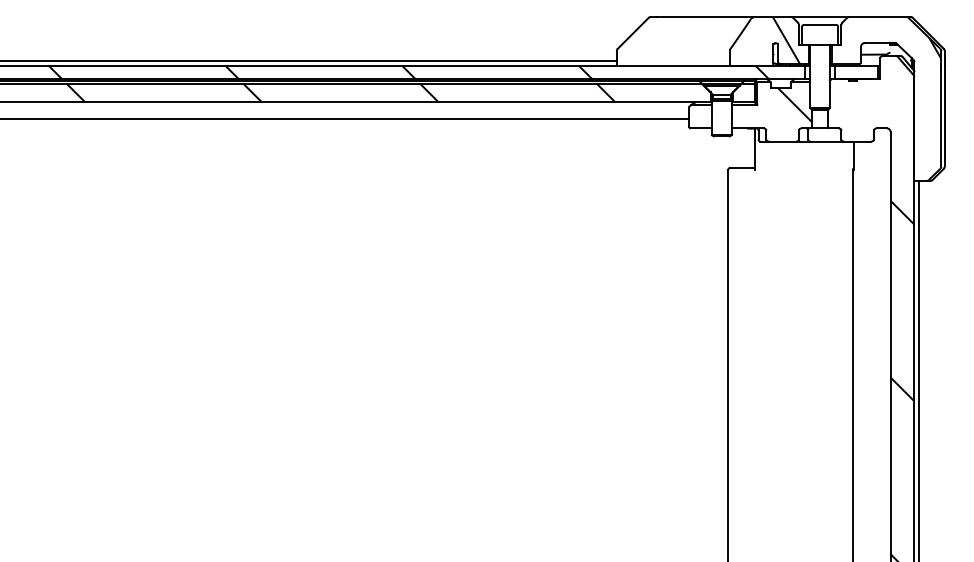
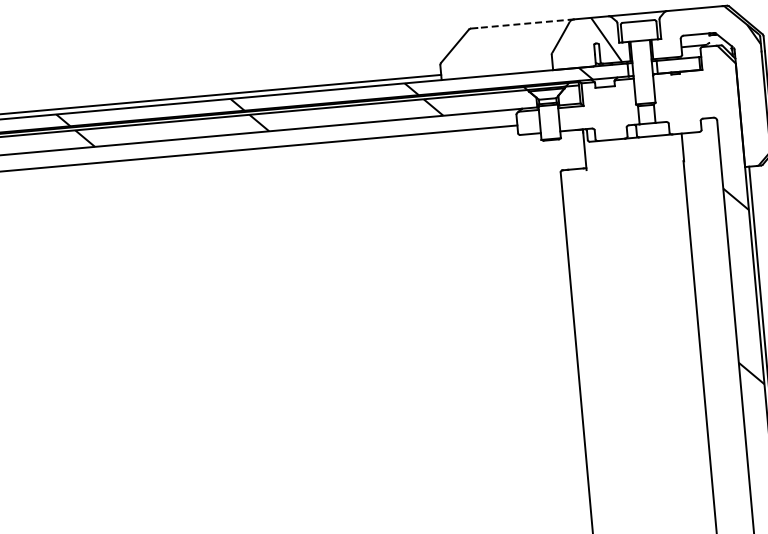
line: (706, 17) -> (525, 24), solid -> dashed
hatch: (794, 104) -> (620, 102), removed

